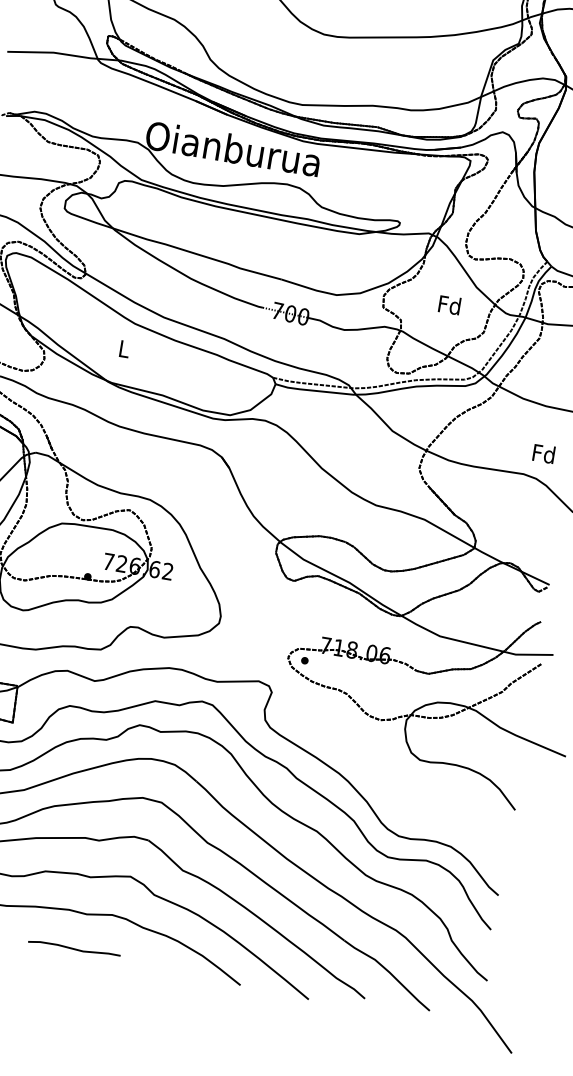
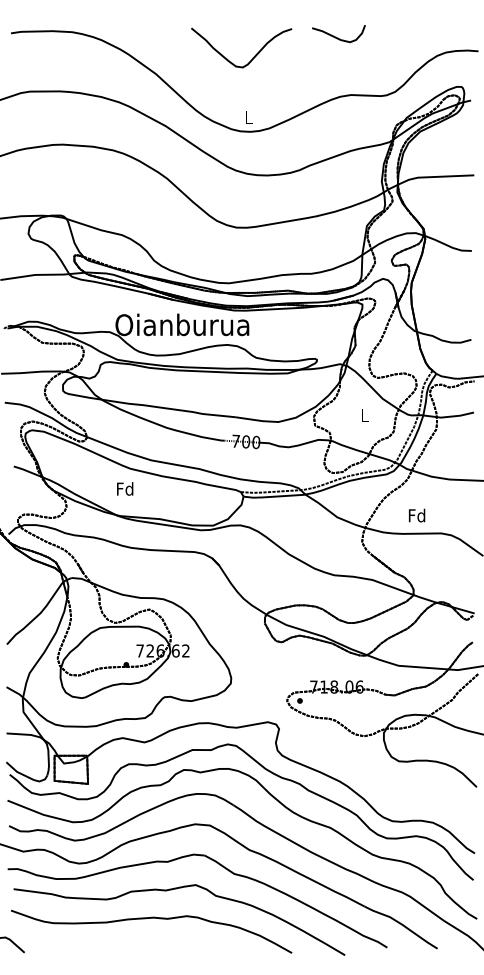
text: (449, 305) -> (364, 415), Fd -> L
text: (124, 348) -> (125, 488), L -> Fd
text: (544, 453) -> (417, 515), moved
curve: (74, 949) -> (162, 946), removed

